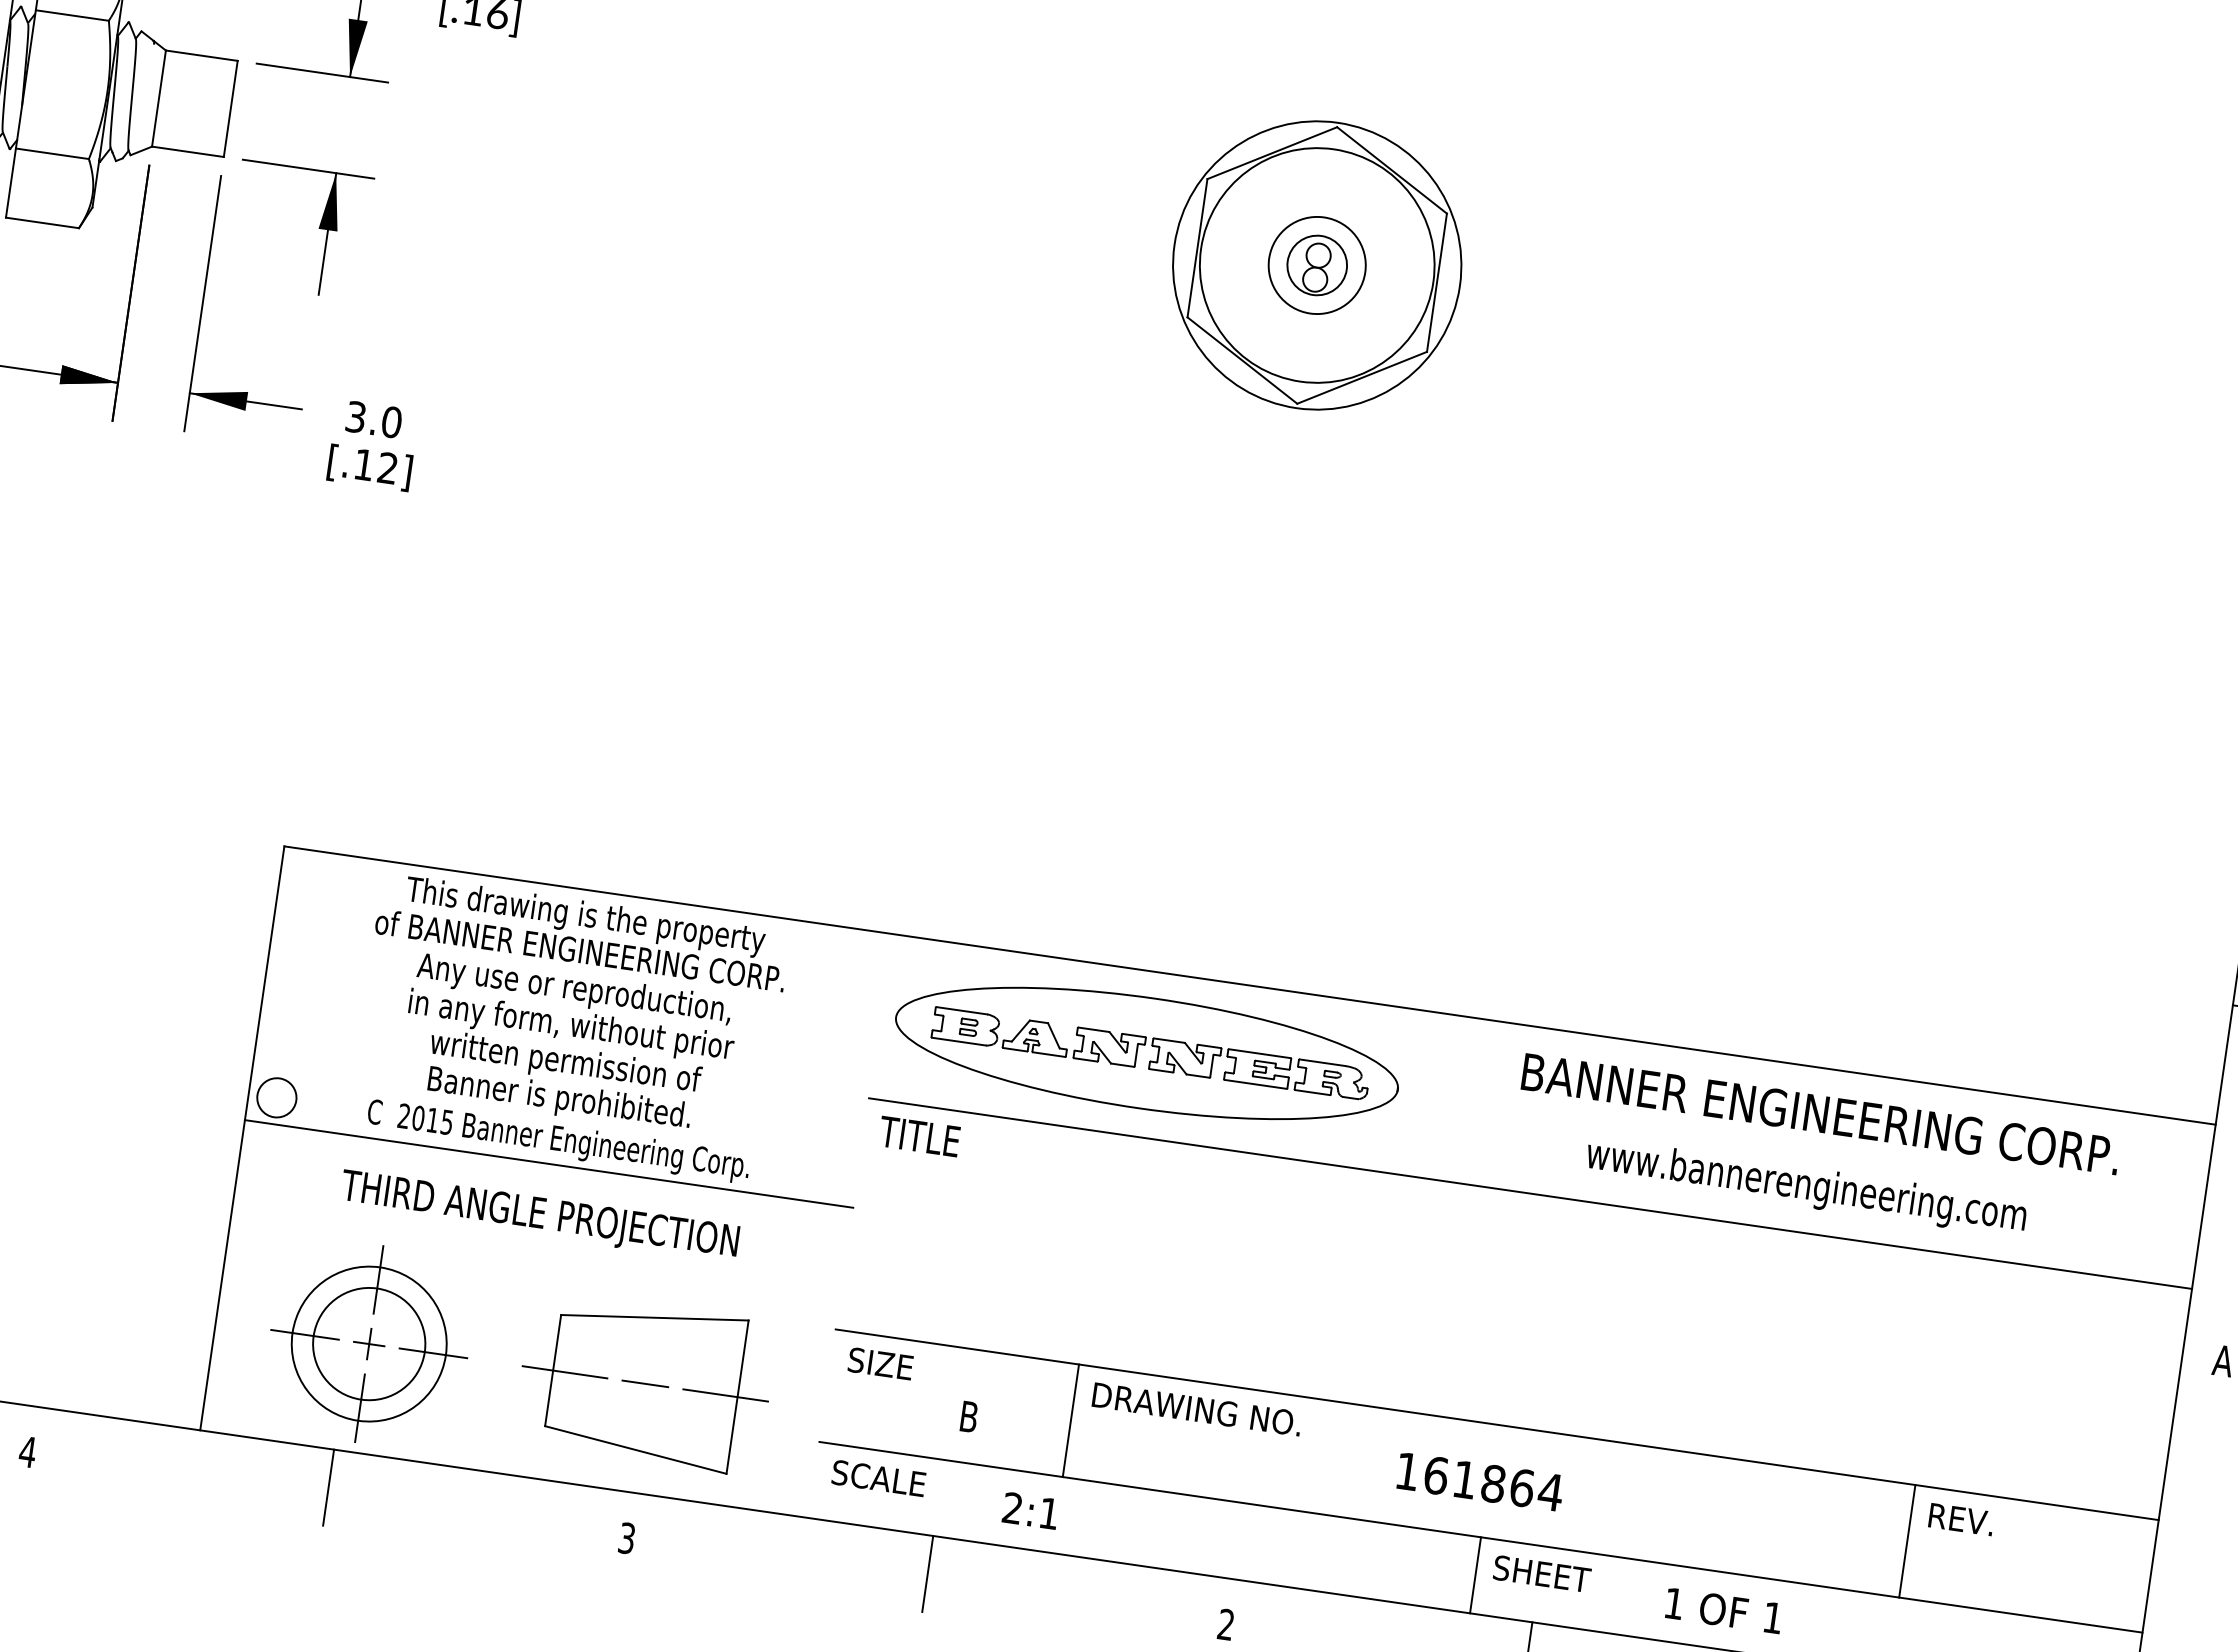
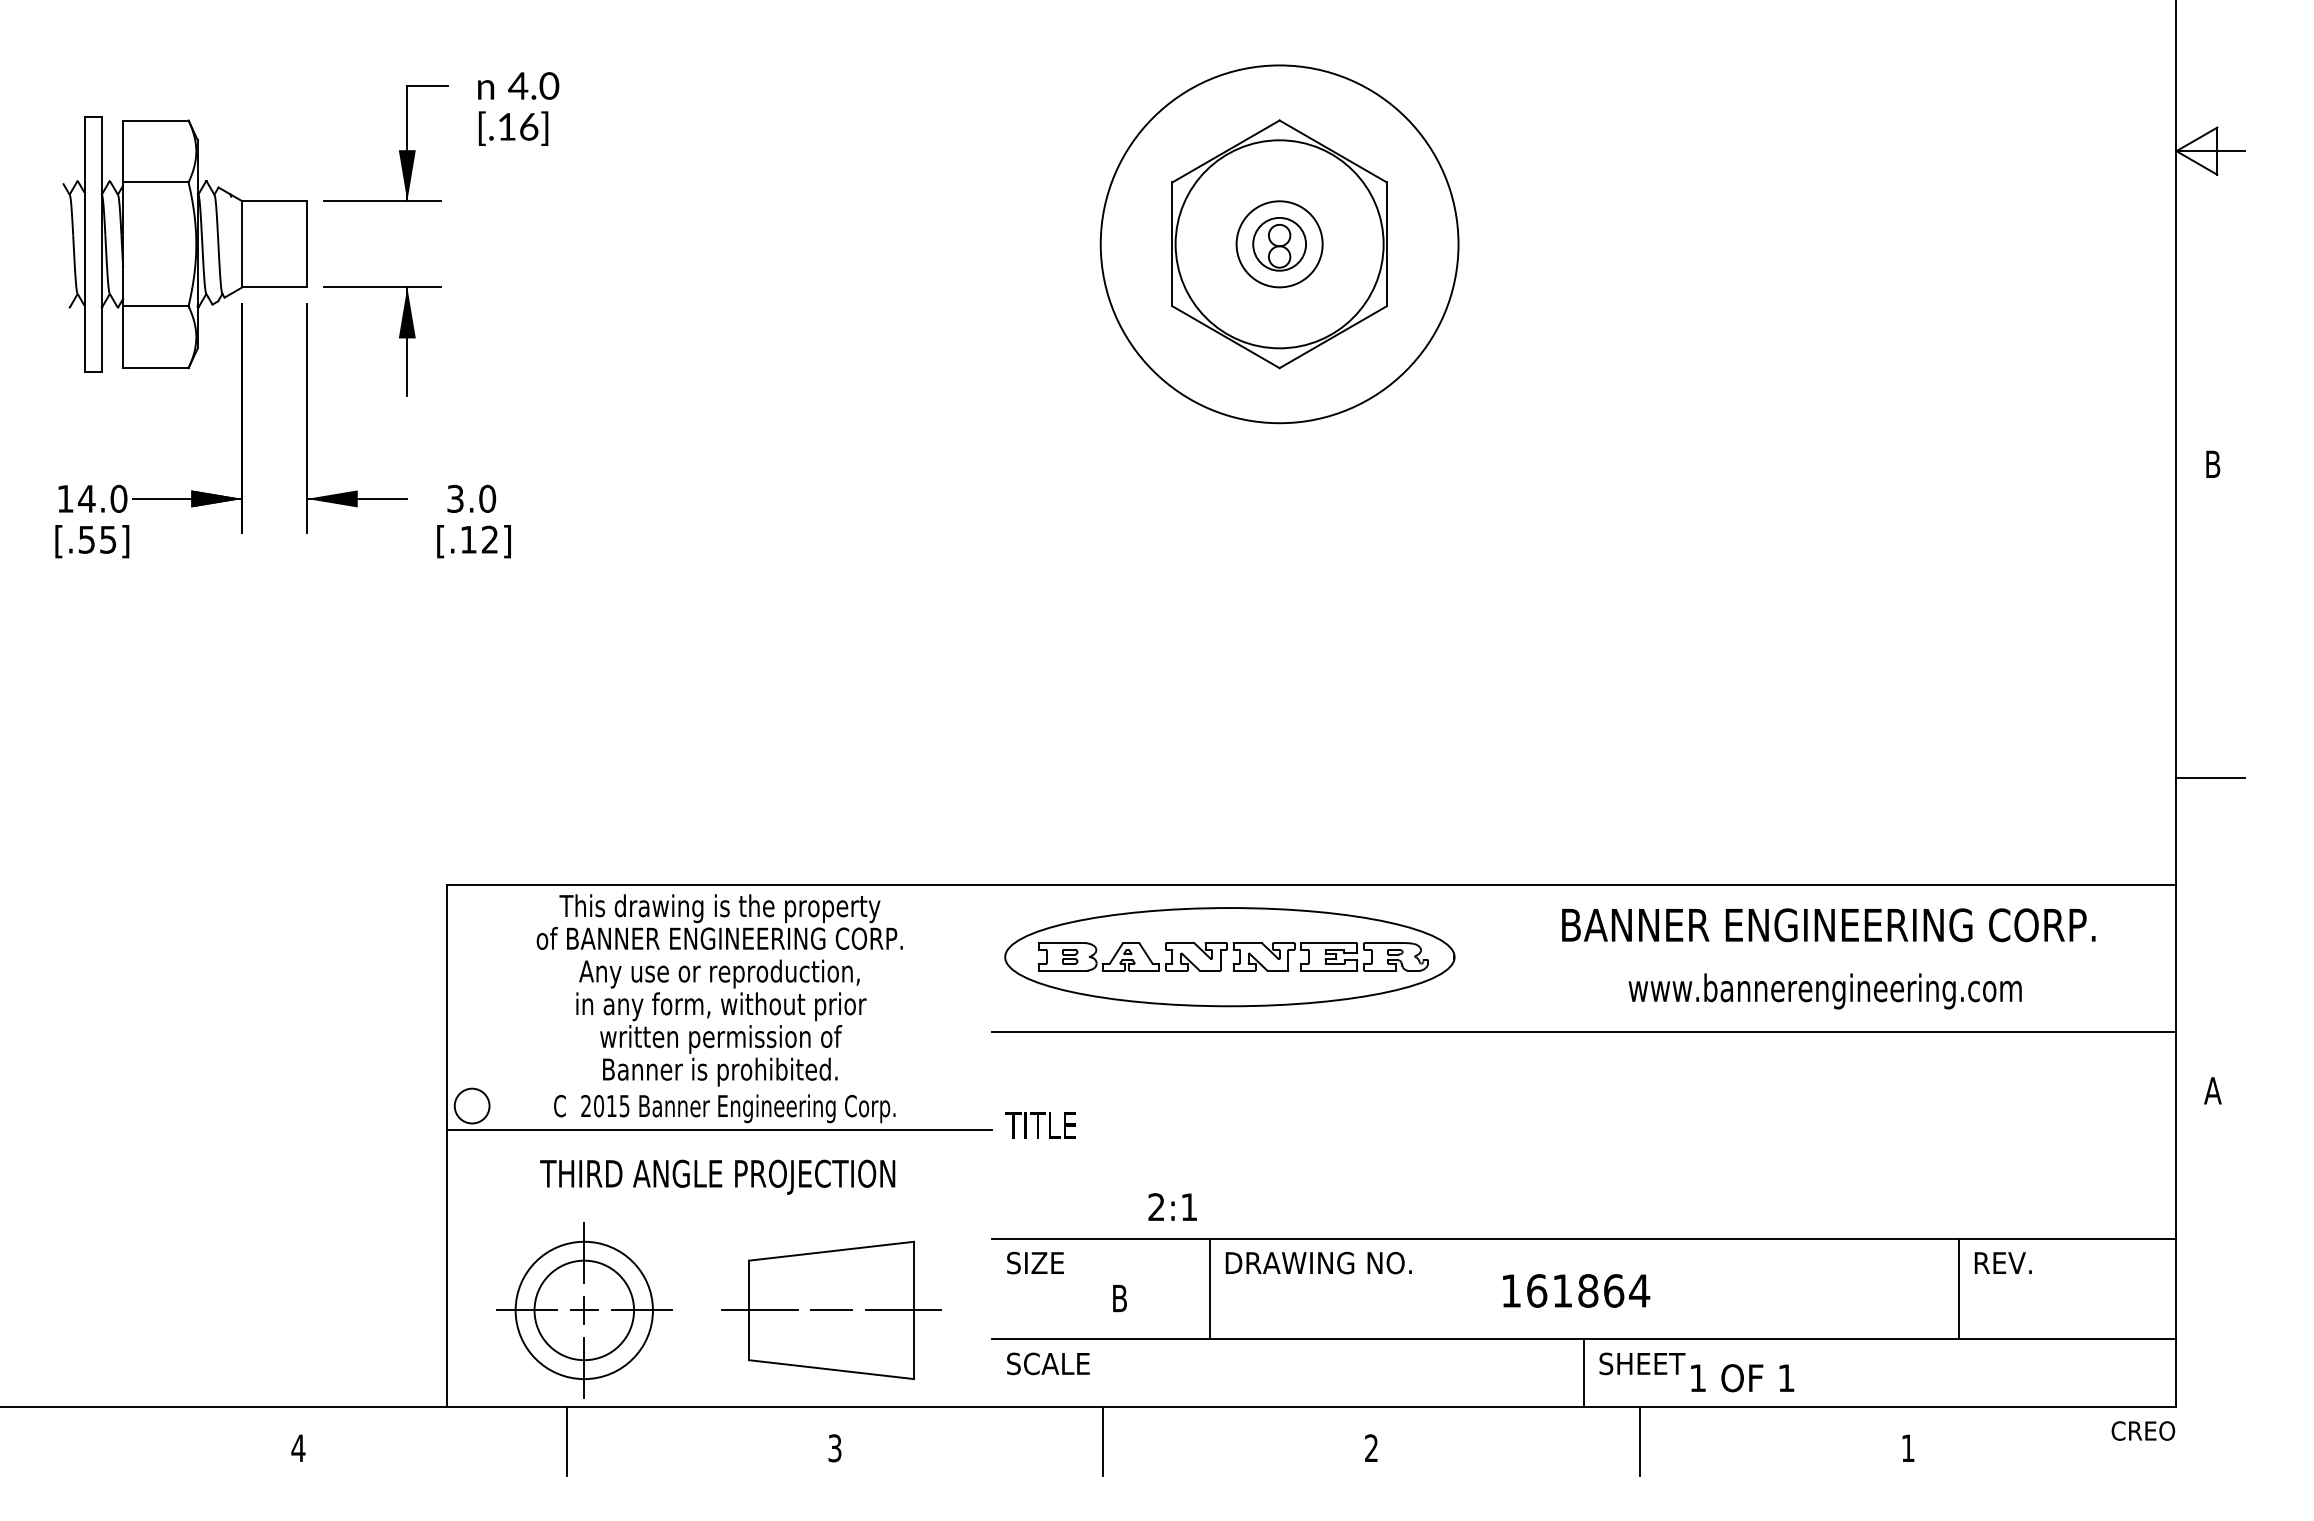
circle: (1317, 265) -> (1279, 244), size x1.4
text: (919, 1136) -> (1040, 1125), moved
text: (1030, 1510) -> (1172, 1206), moved
text: (1723, 1611) -> (1742, 1378), moved

